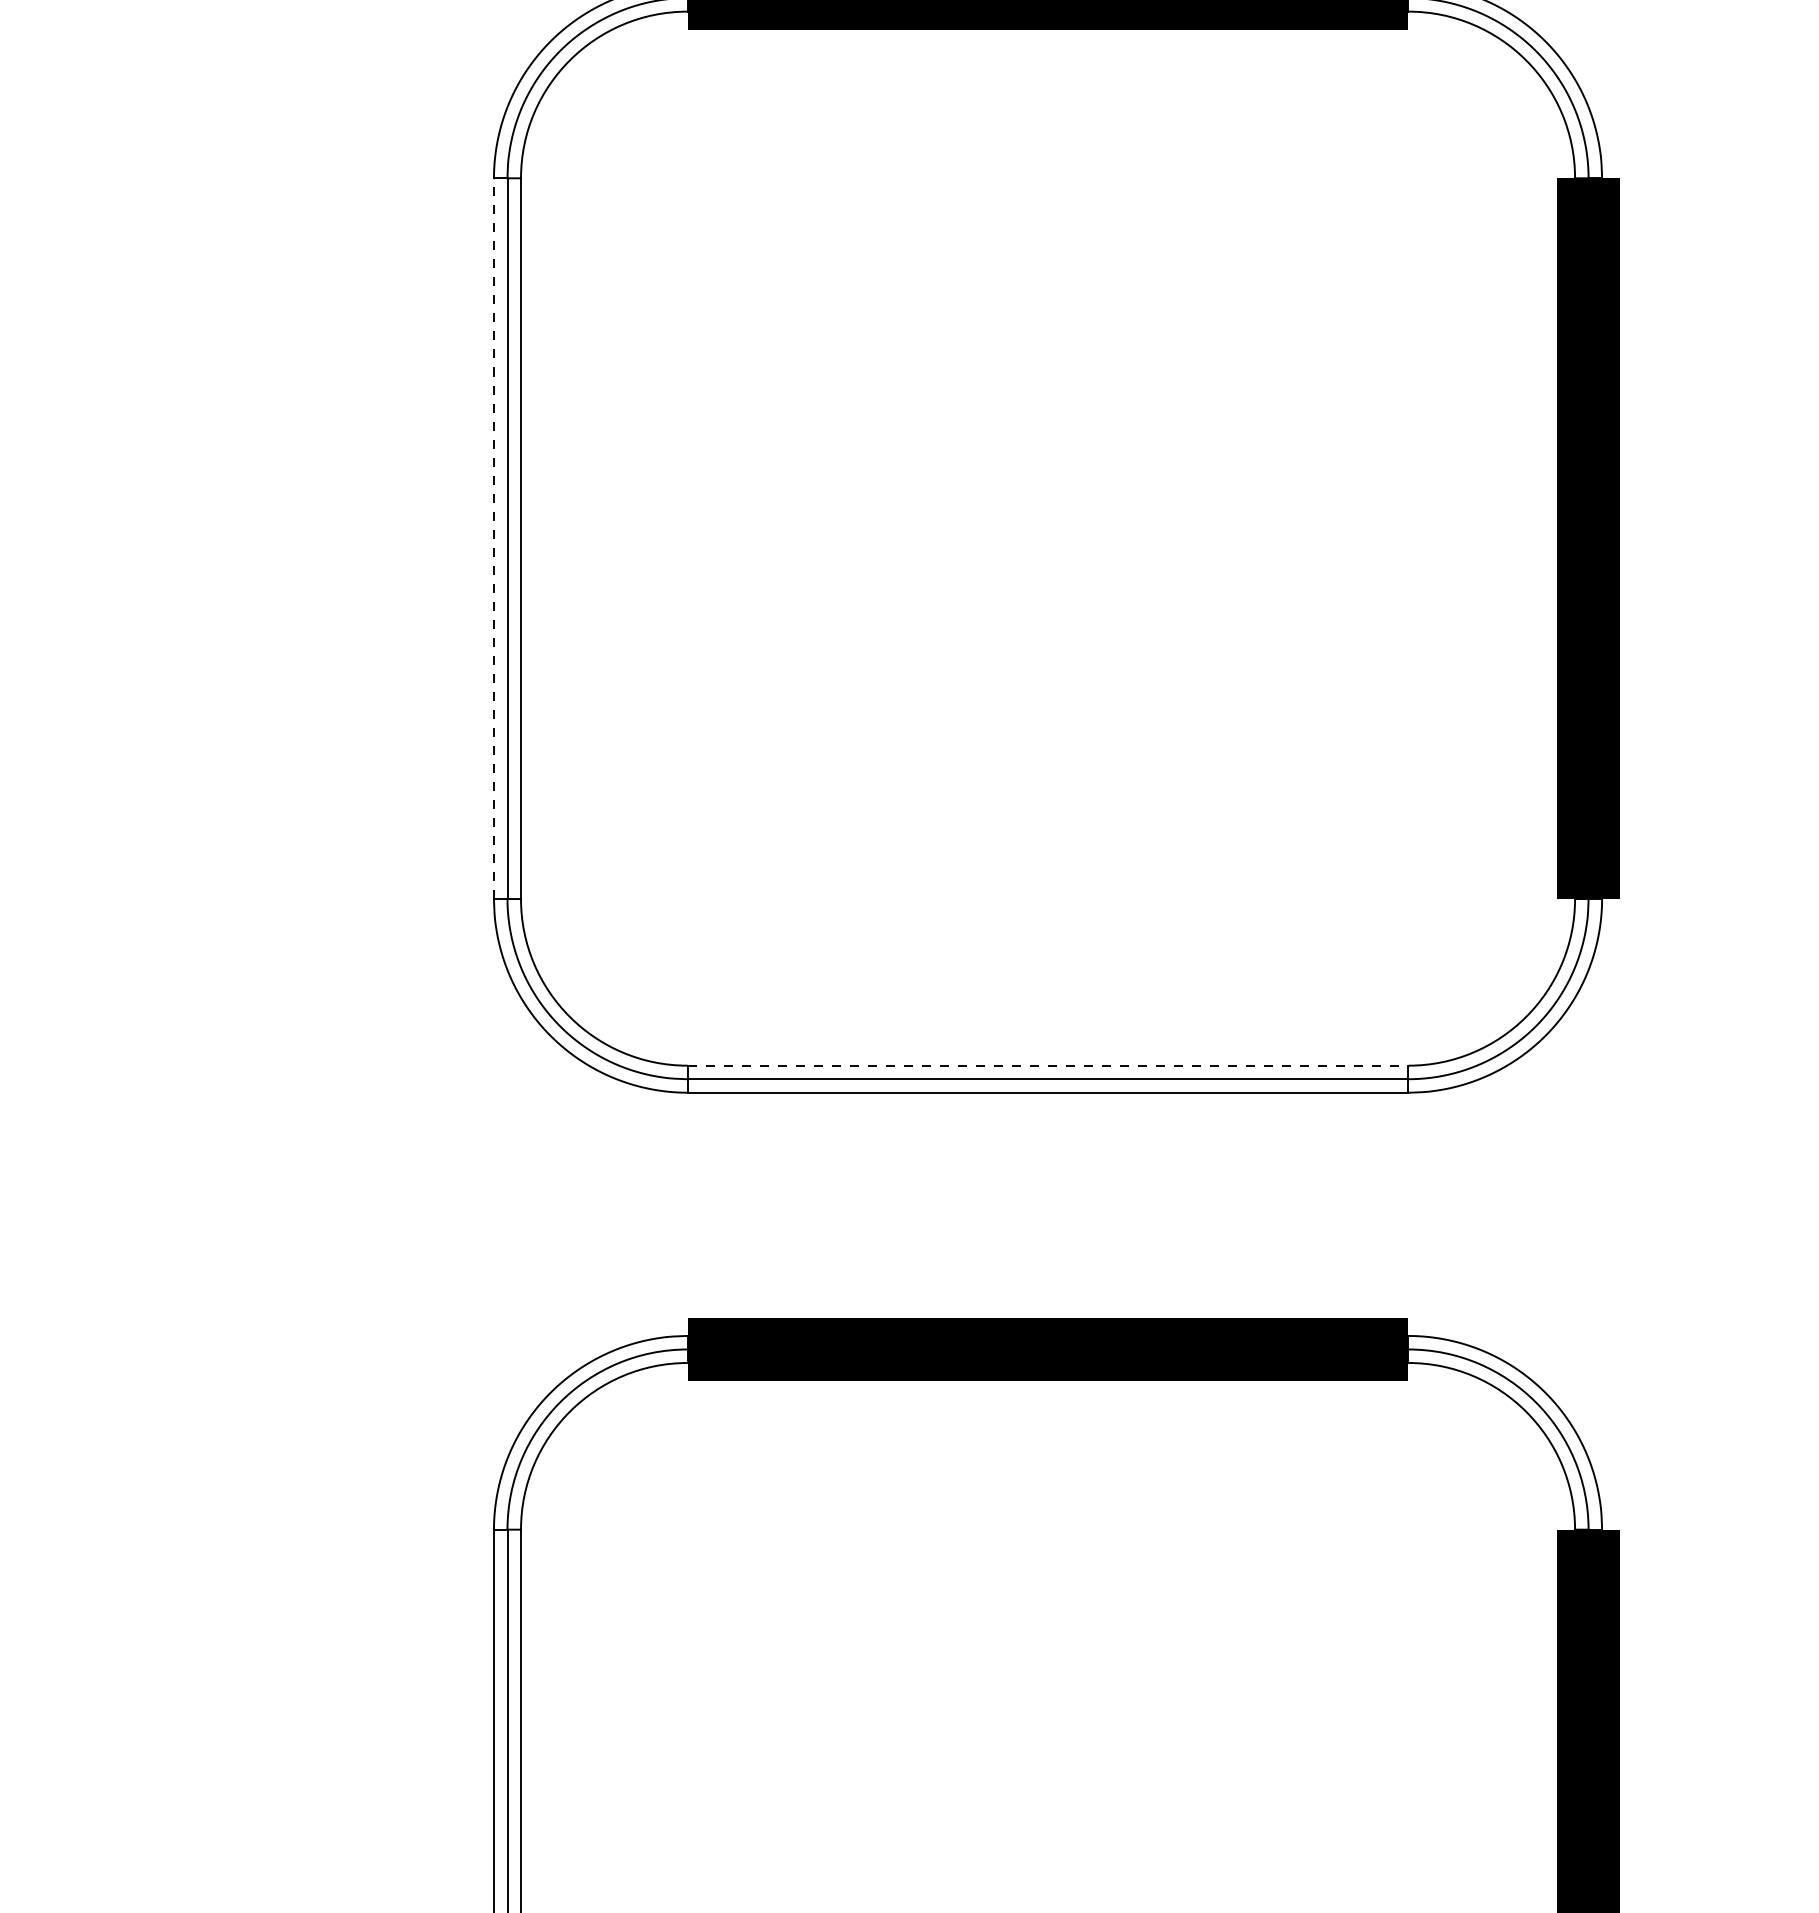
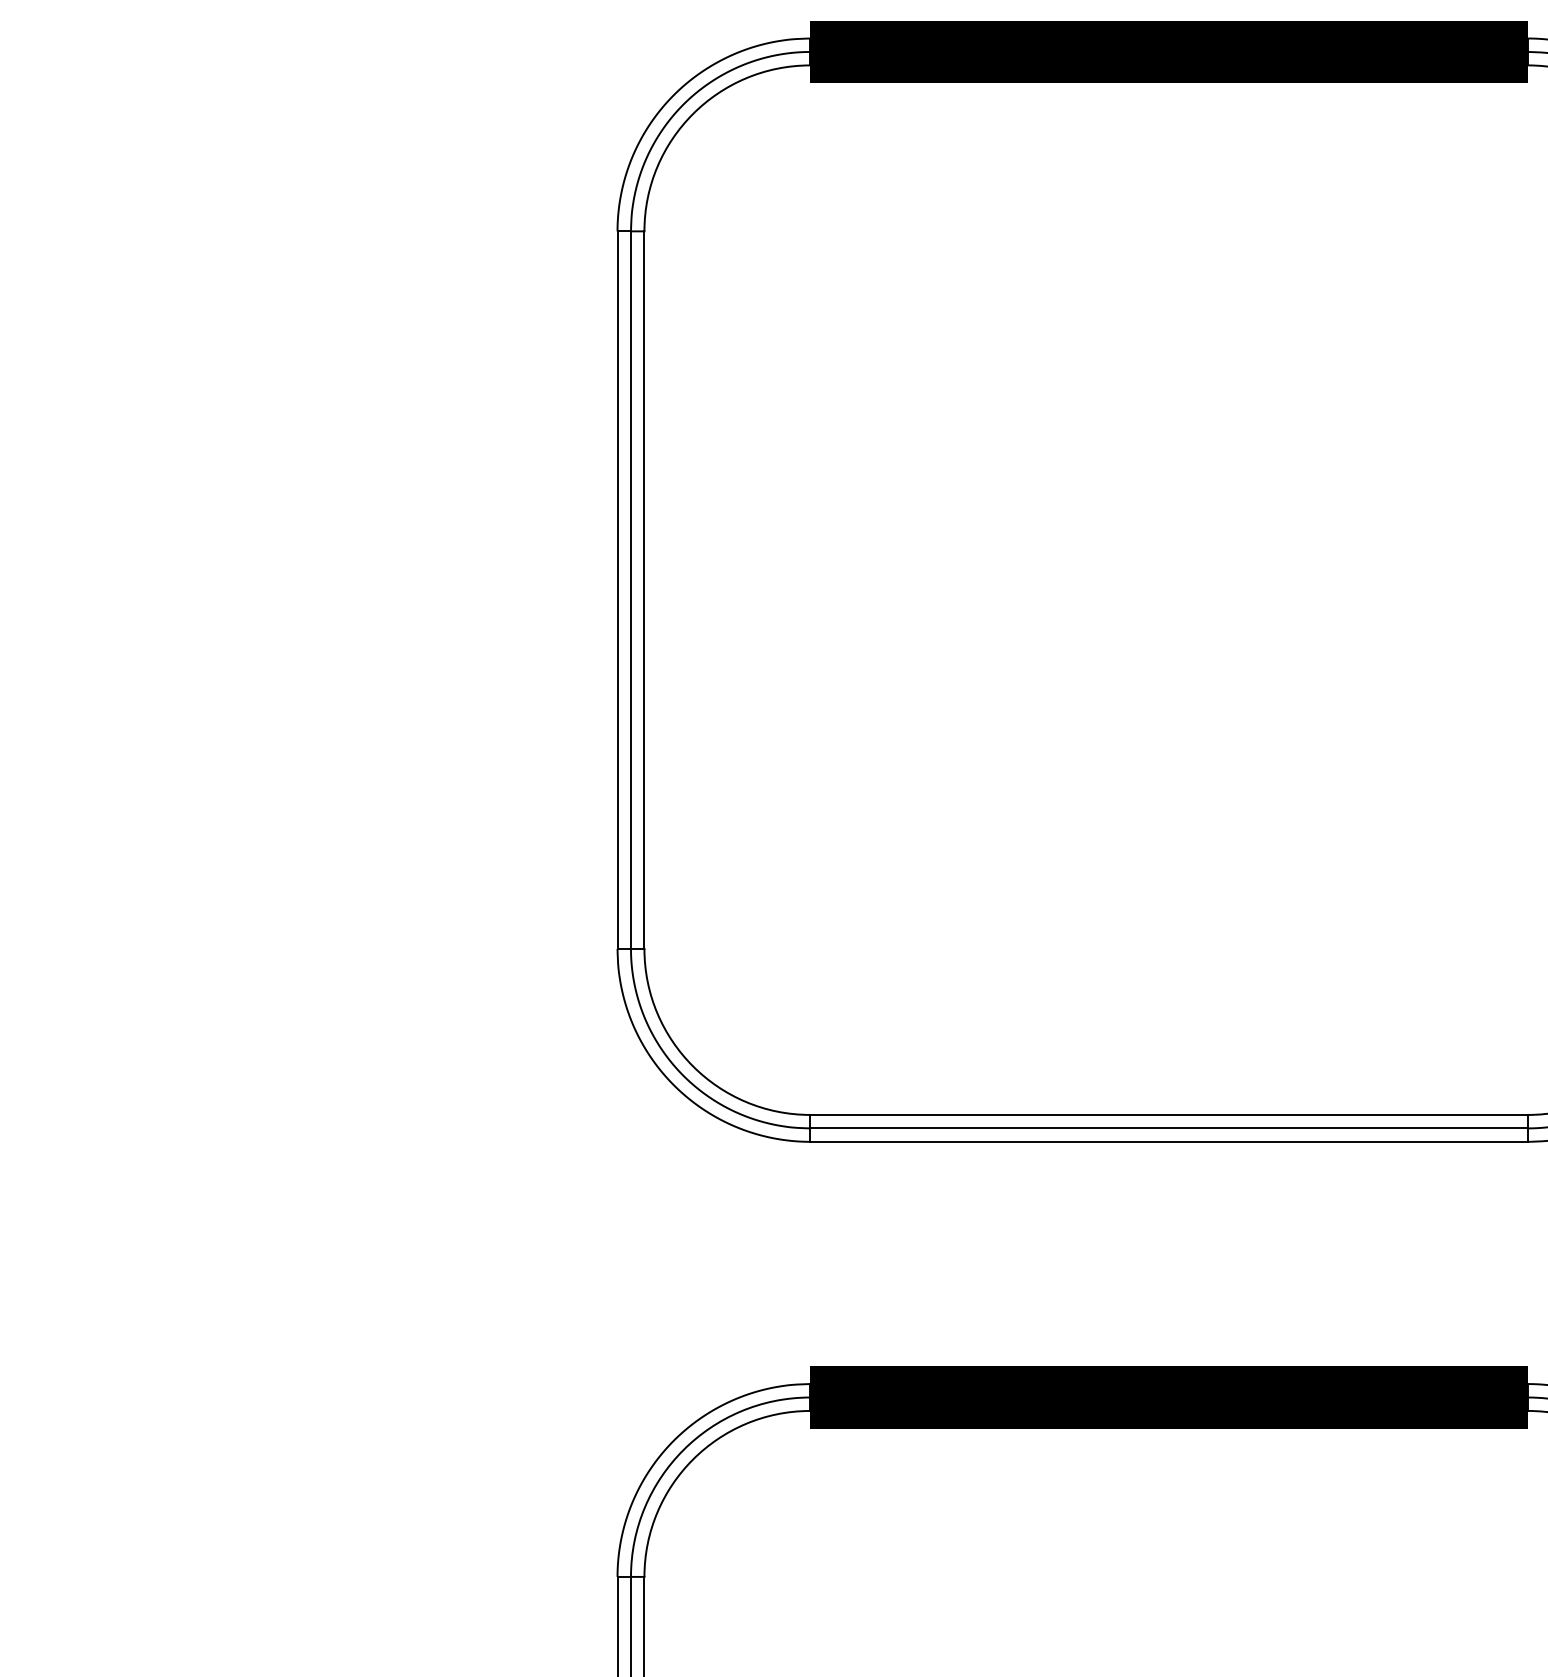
line: (493, 538) -> (617, 590), dashed -> solid
line: (1048, 1065) -> (1169, 1114), dashed -> solid

